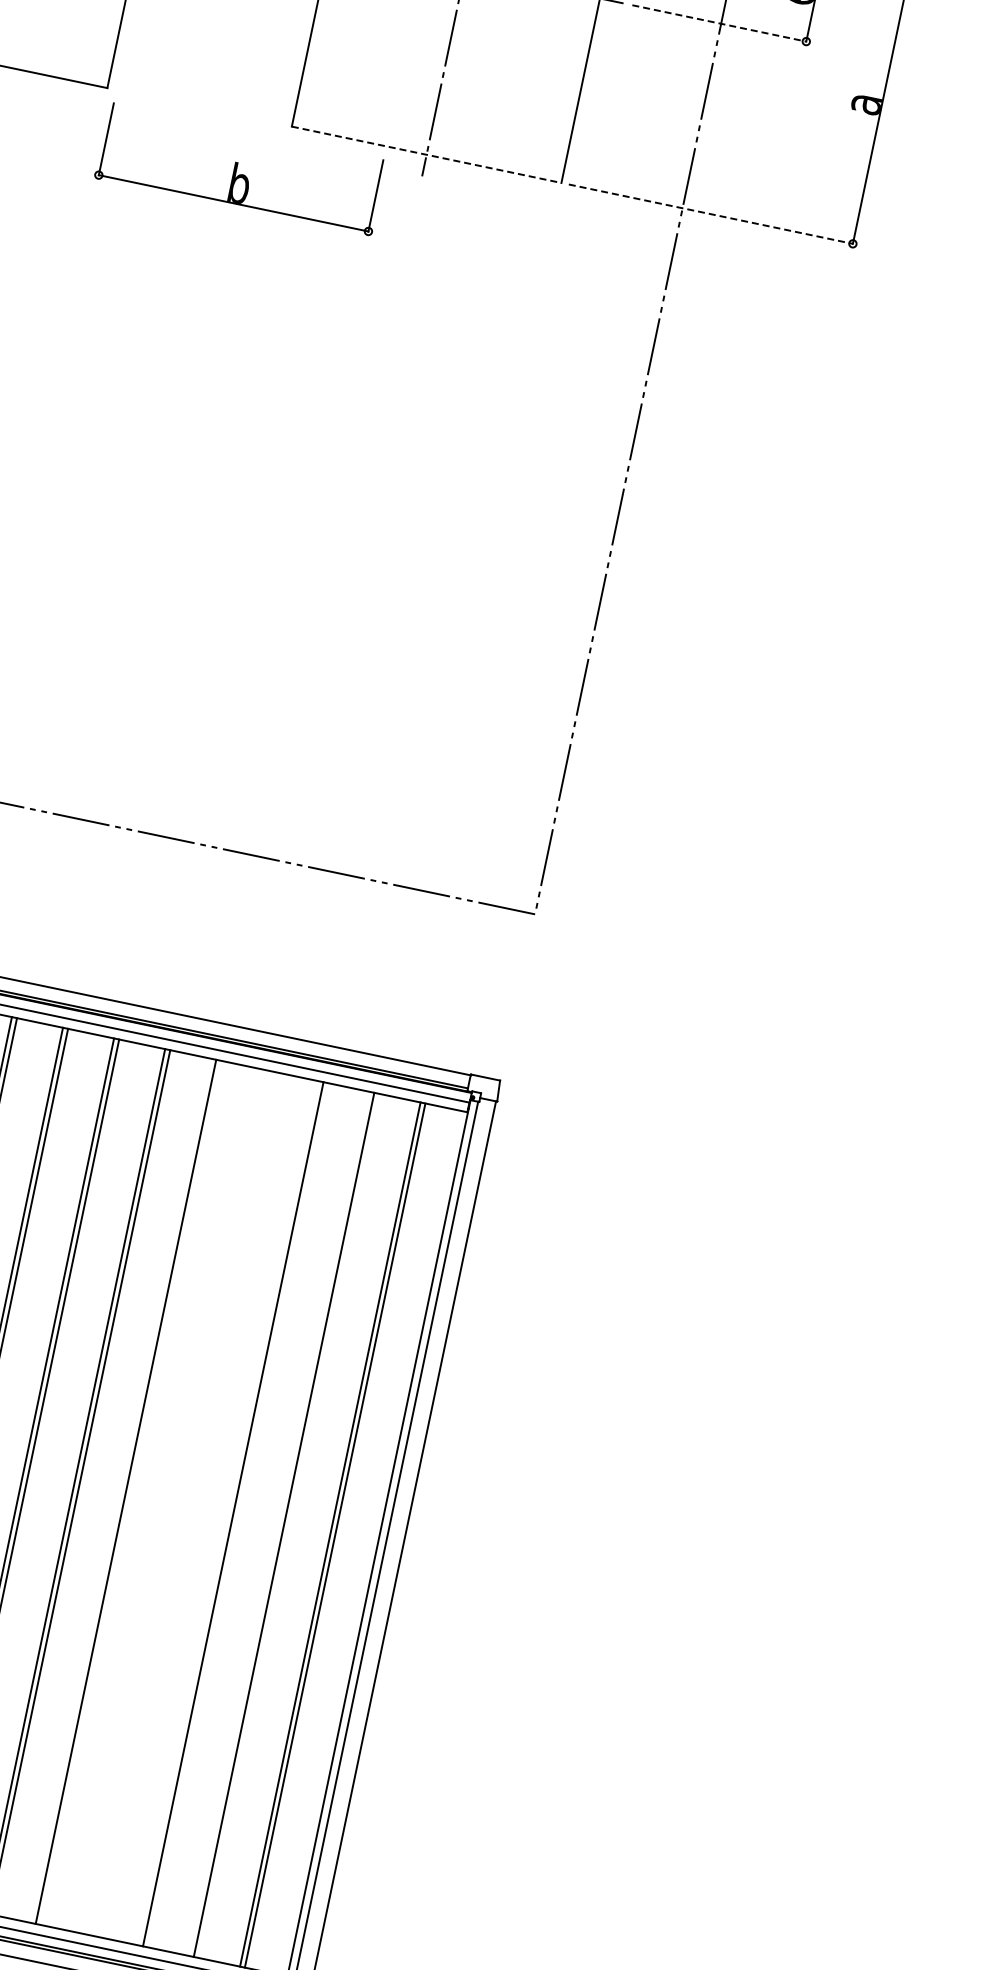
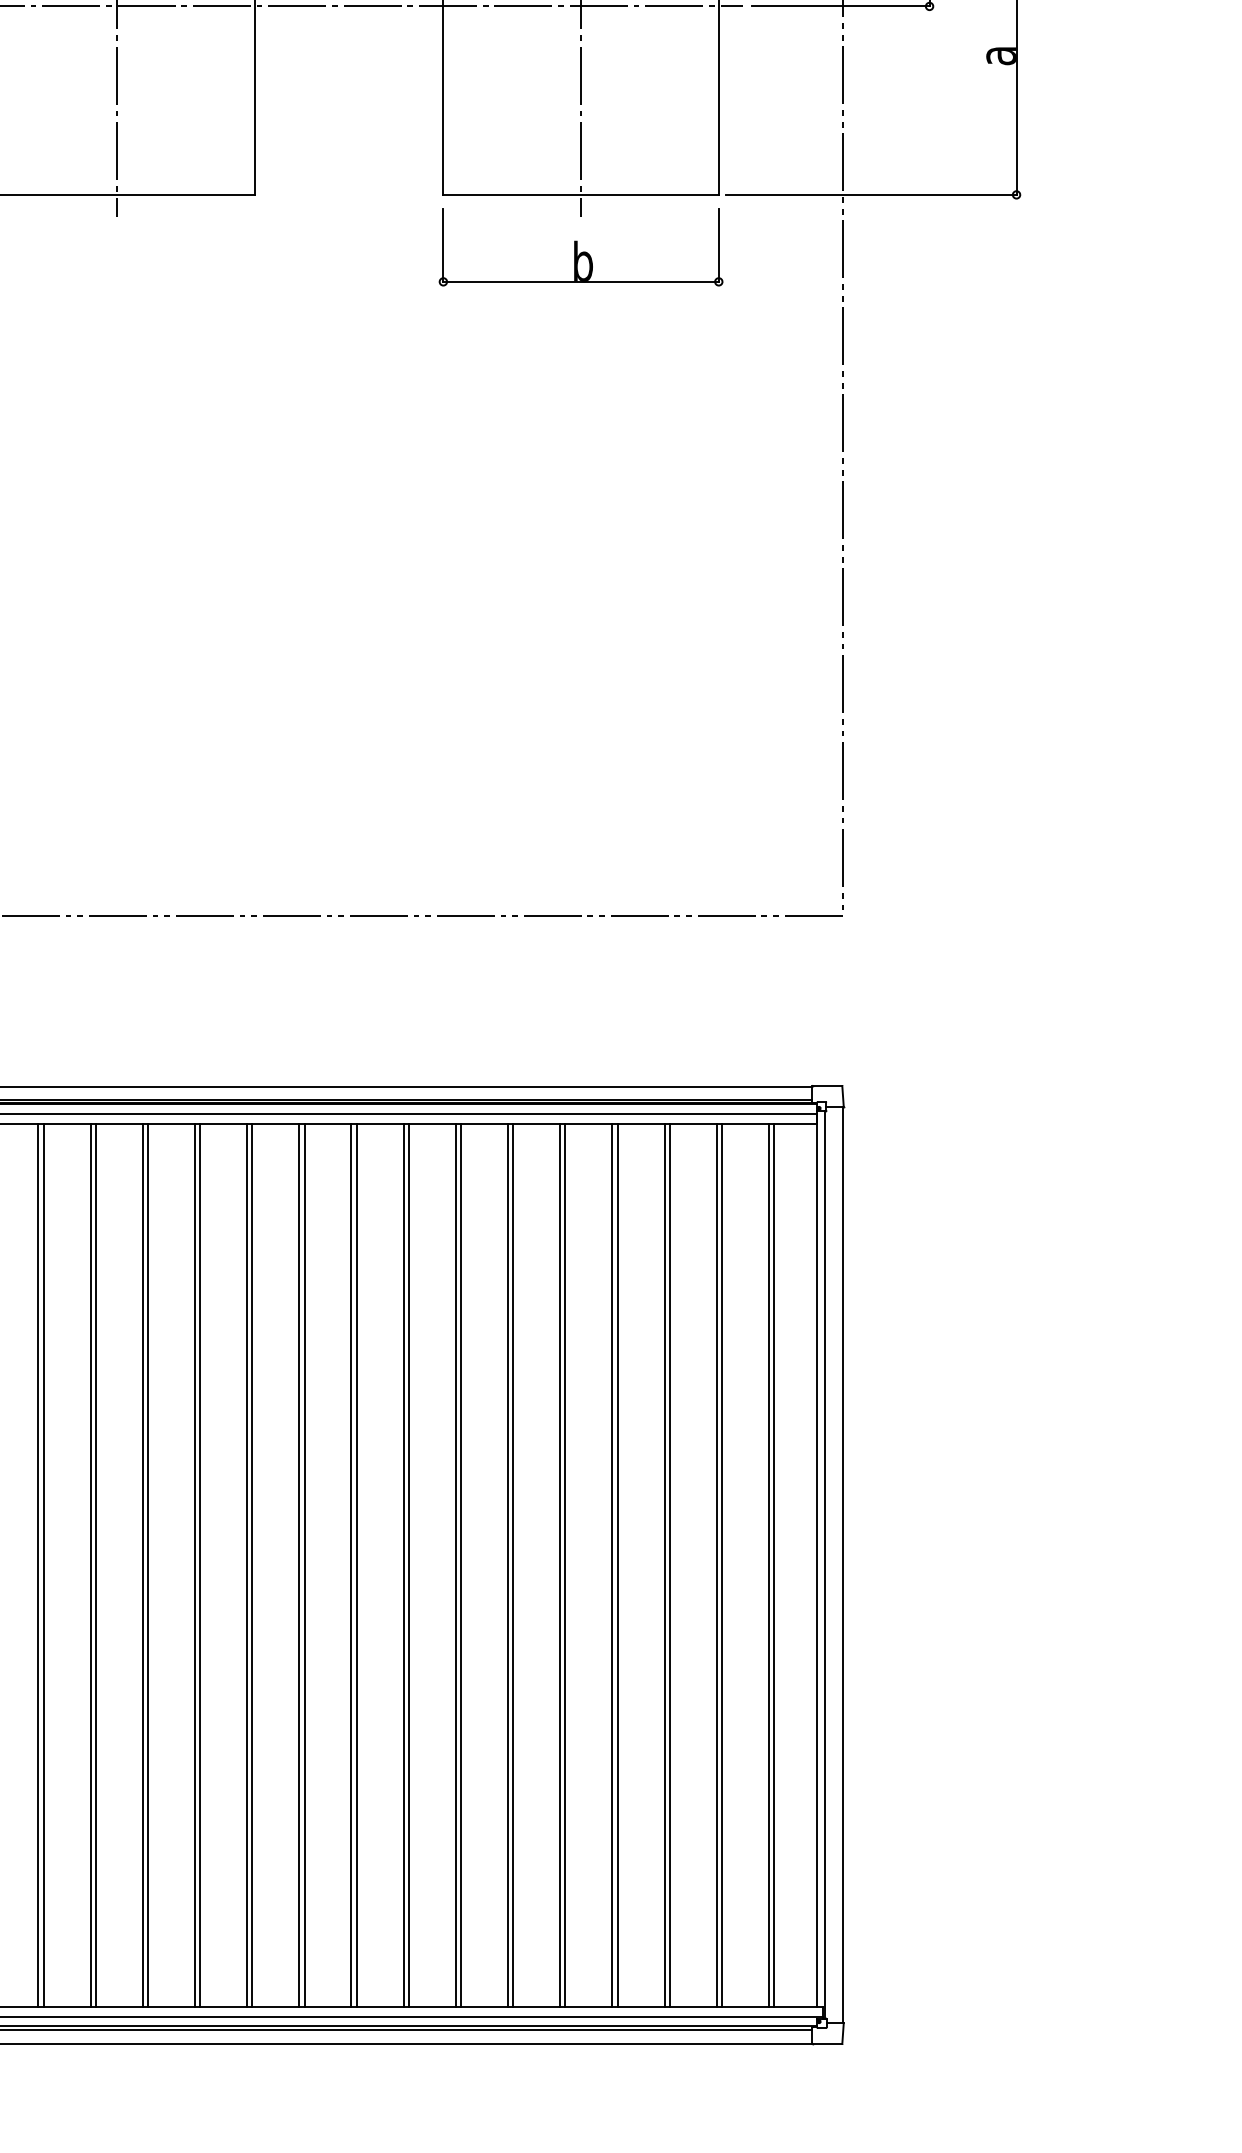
line: (720, 23) -> (841, 6), dashed -> solid
line: (427, 154) -> (581, 194), dashed -> solid
part: (240, 169) -> (580, 247), moved
line: (711, 214) -> (872, 194), dashed -> solid
line: (131, 1492) -> (565, 1564), added
line: (177, 1501) -> (612, 1564), added
line: (182, 1502) -> (617, 1564), added
line: (228, 1512) -> (664, 1564), added
line: (279, 1523) -> (716, 1564), added

